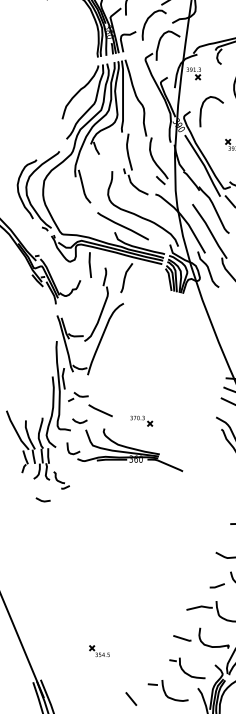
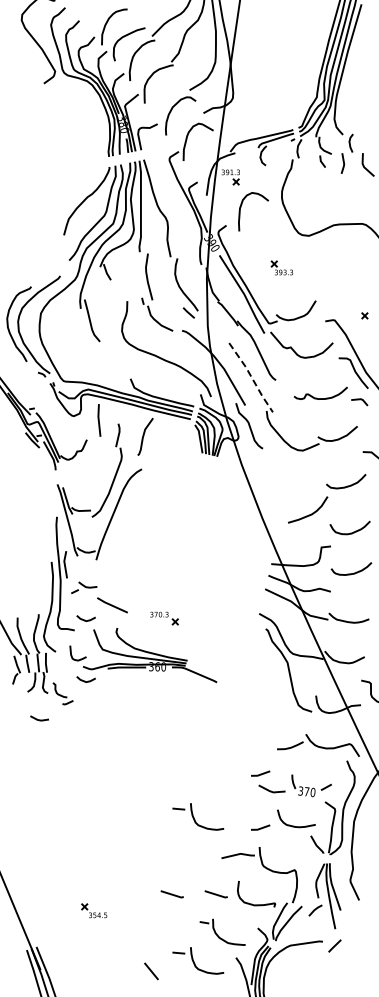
curve: (202, 108) -> (241, 207), moved
line: (122, 225) -> (140, 370), removed
line: (210, 232) -> (252, 378), solid -> dashed
line: (79, 469) -> (85, 680), added
line: (217, 543) -> (260, 773), added
part: (168, 577) -> (198, 816), added
line: (147, 638) -> (171, 894), added
part: (99, 651) -> (94, 910), moved

